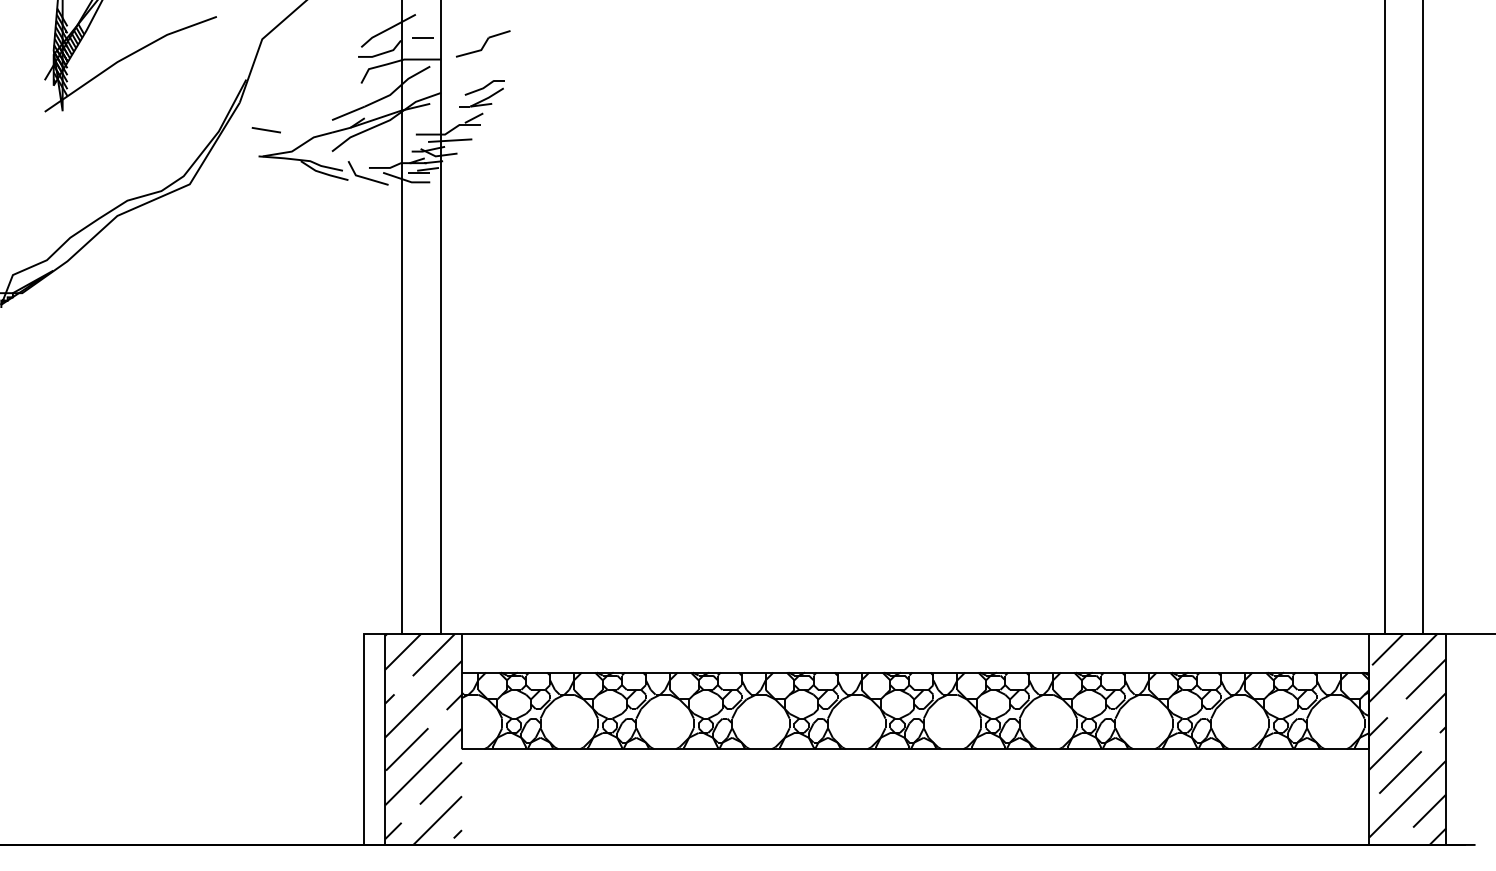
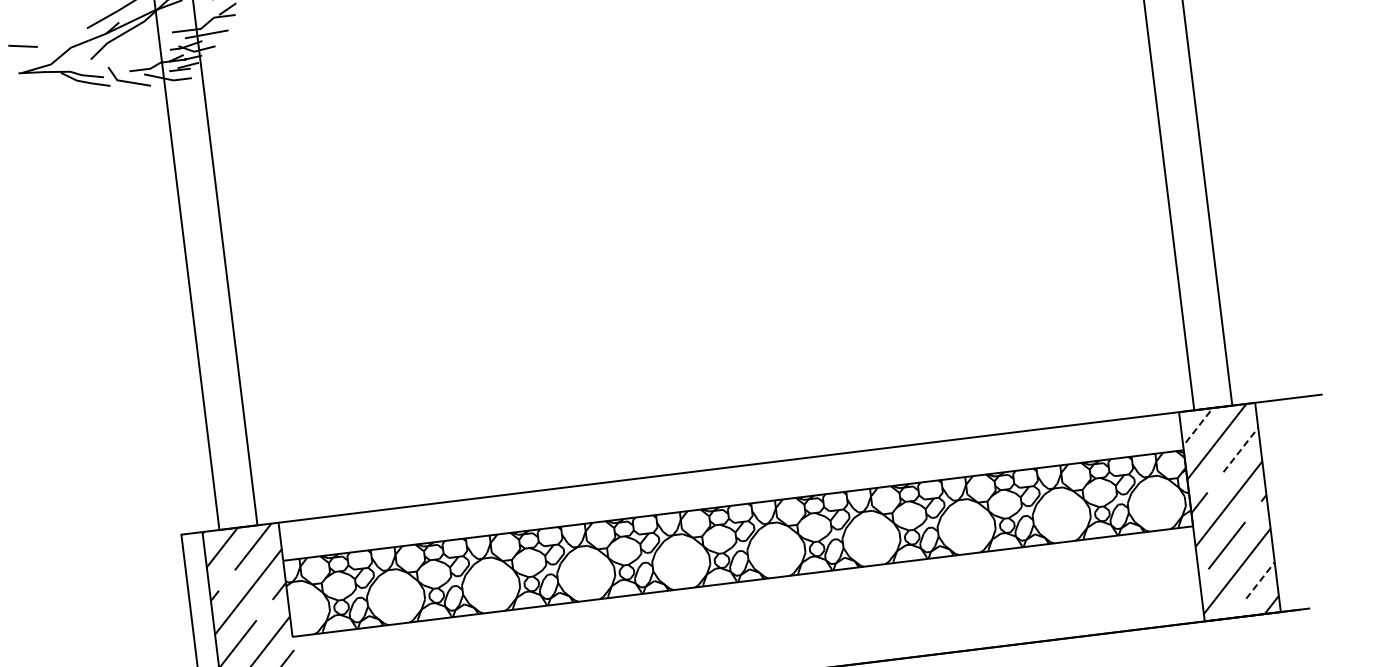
line: (1387, 649) -> (1199, 425), solid -> dashed
line: (1426, 678) -> (1241, 449), solid -> dashed
line: (1429, 810) -> (1260, 579), solid -> dashed

